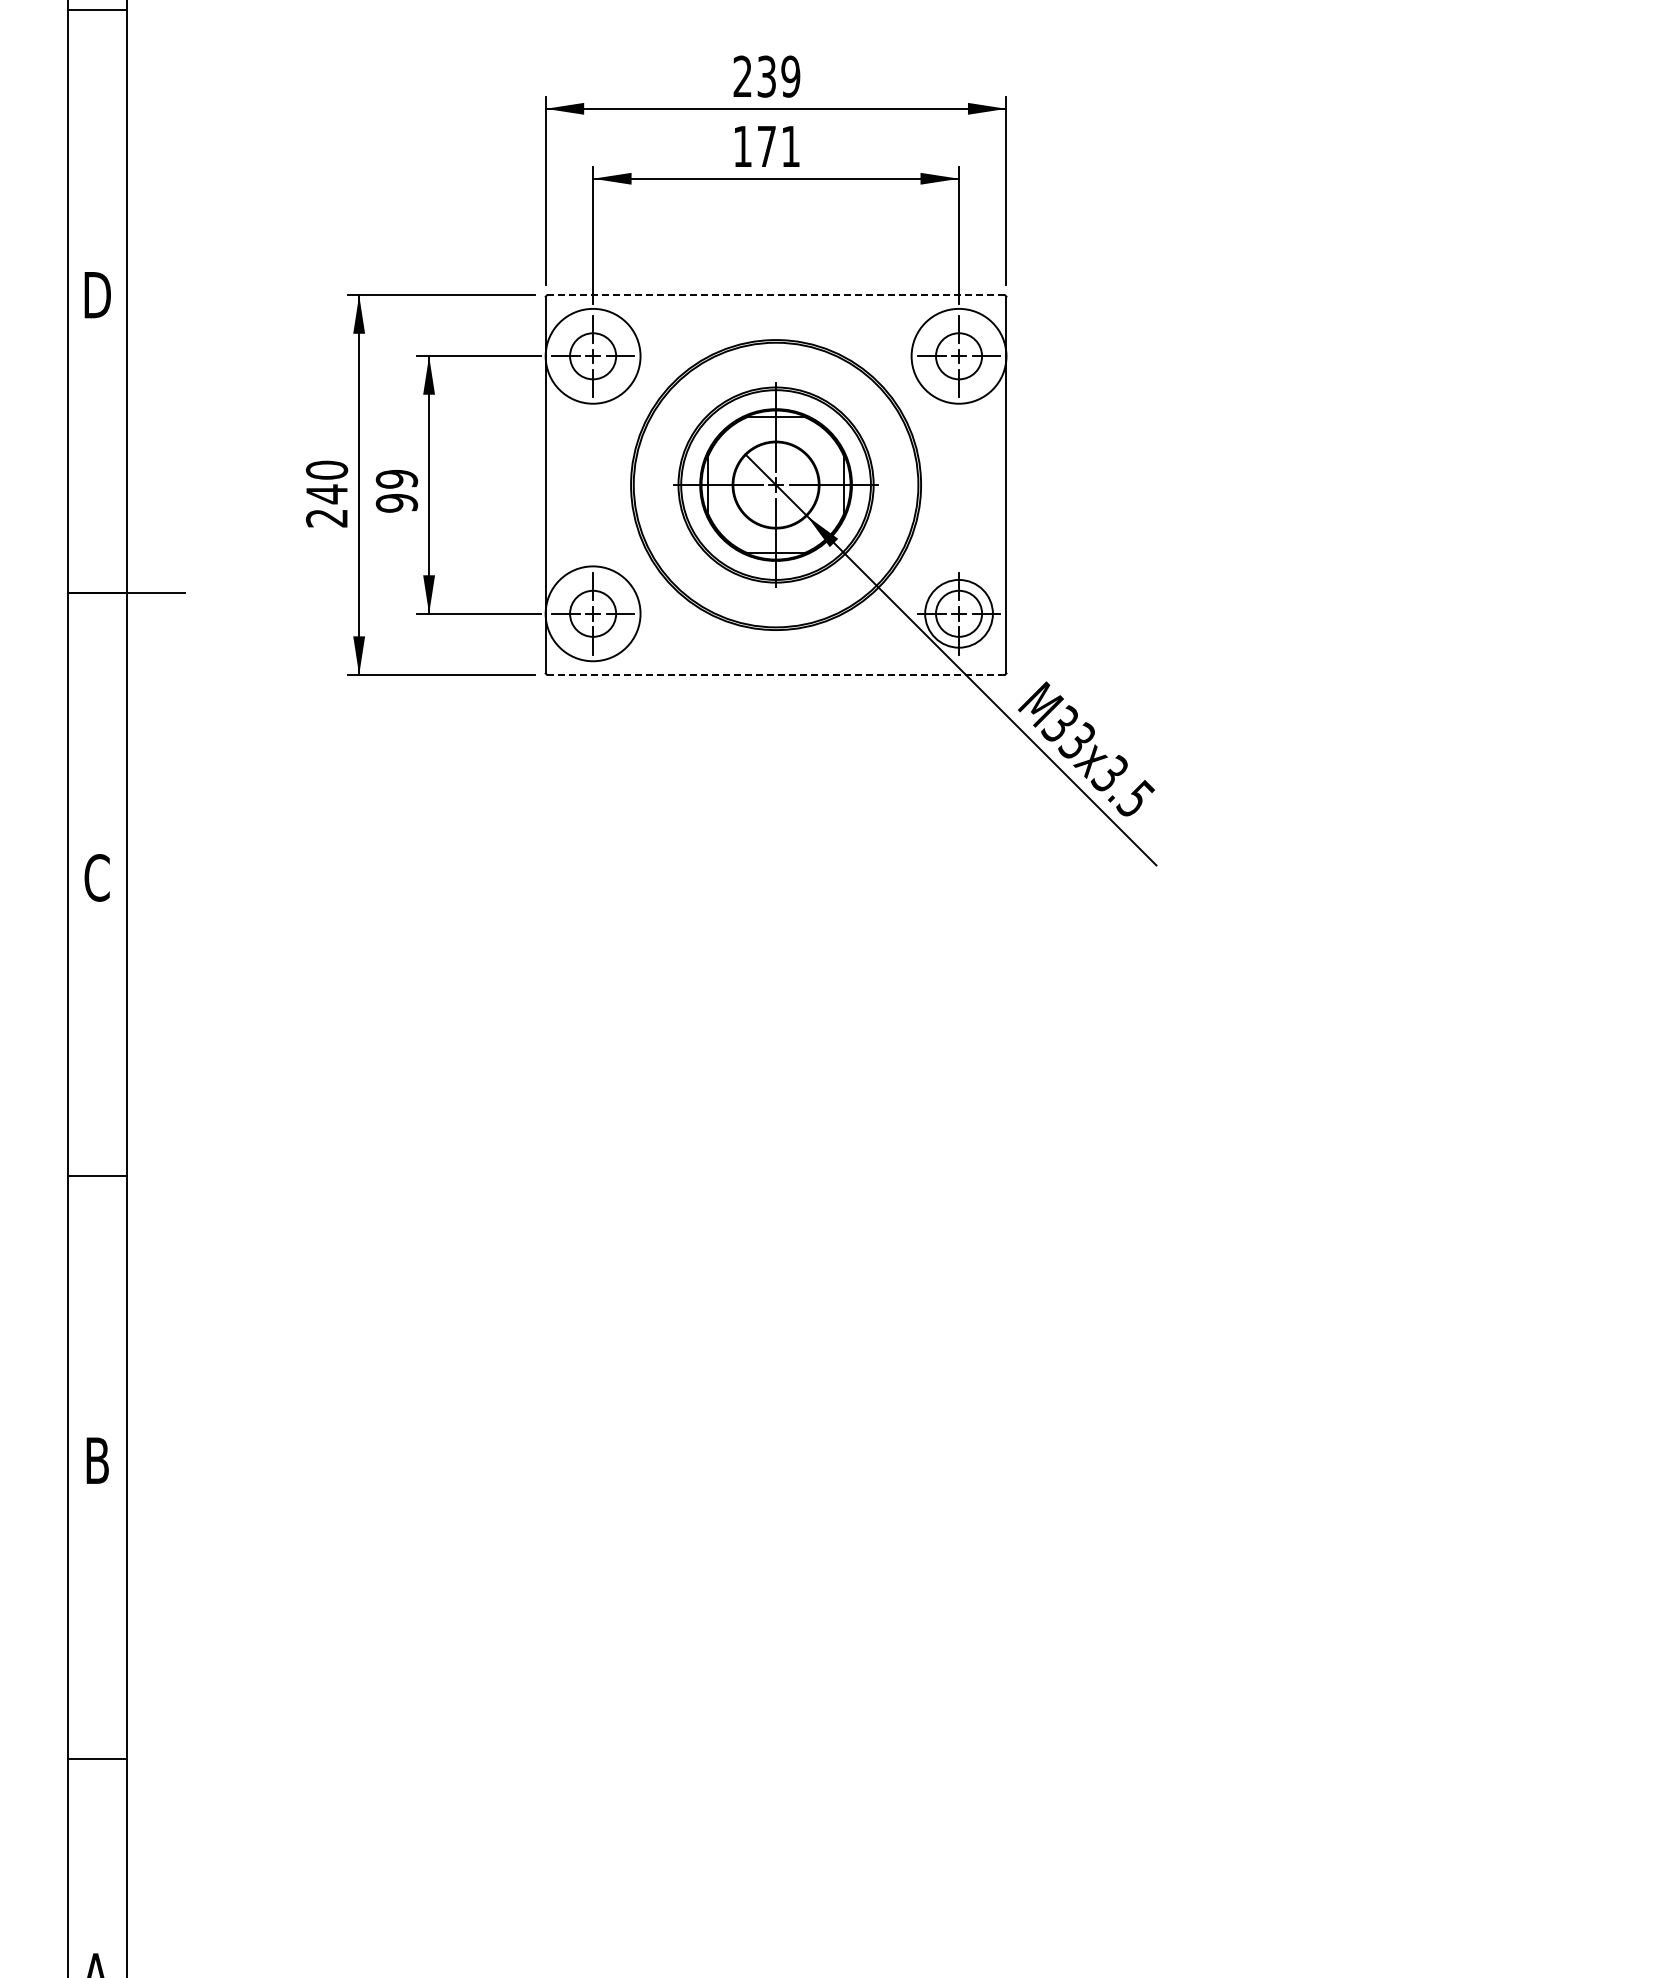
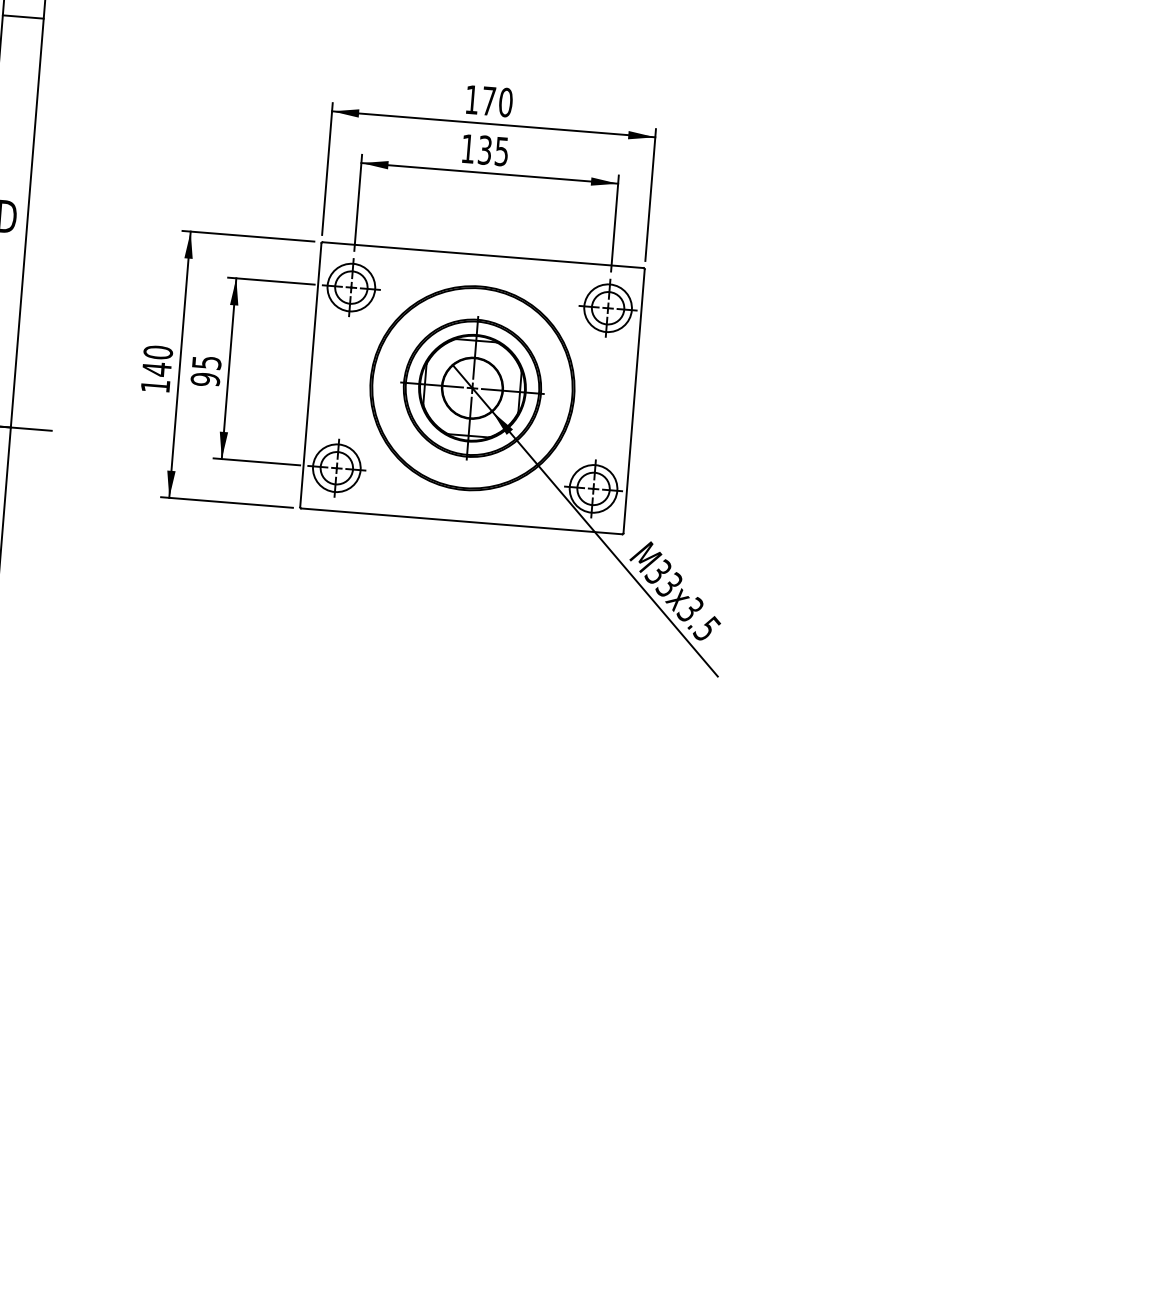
text: (766, 76) -> (488, 101), 239 -> 170
text: (778, 146) -> (493, 150), 171 -> 135
line: (776, 295) -> (483, 255), dashed -> solid
circle: (592, 356) -> (350, 287), size x0.71
circle: (958, 356) -> (607, 308), size x0.71
text: (396, 478) -> (206, 362), 99 -> 95
text: (326, 518) -> (155, 386), 240 -> 140
circle: (592, 613) -> (336, 468), size x0.71
line: (775, 674) -> (461, 521), dashed -> solid

